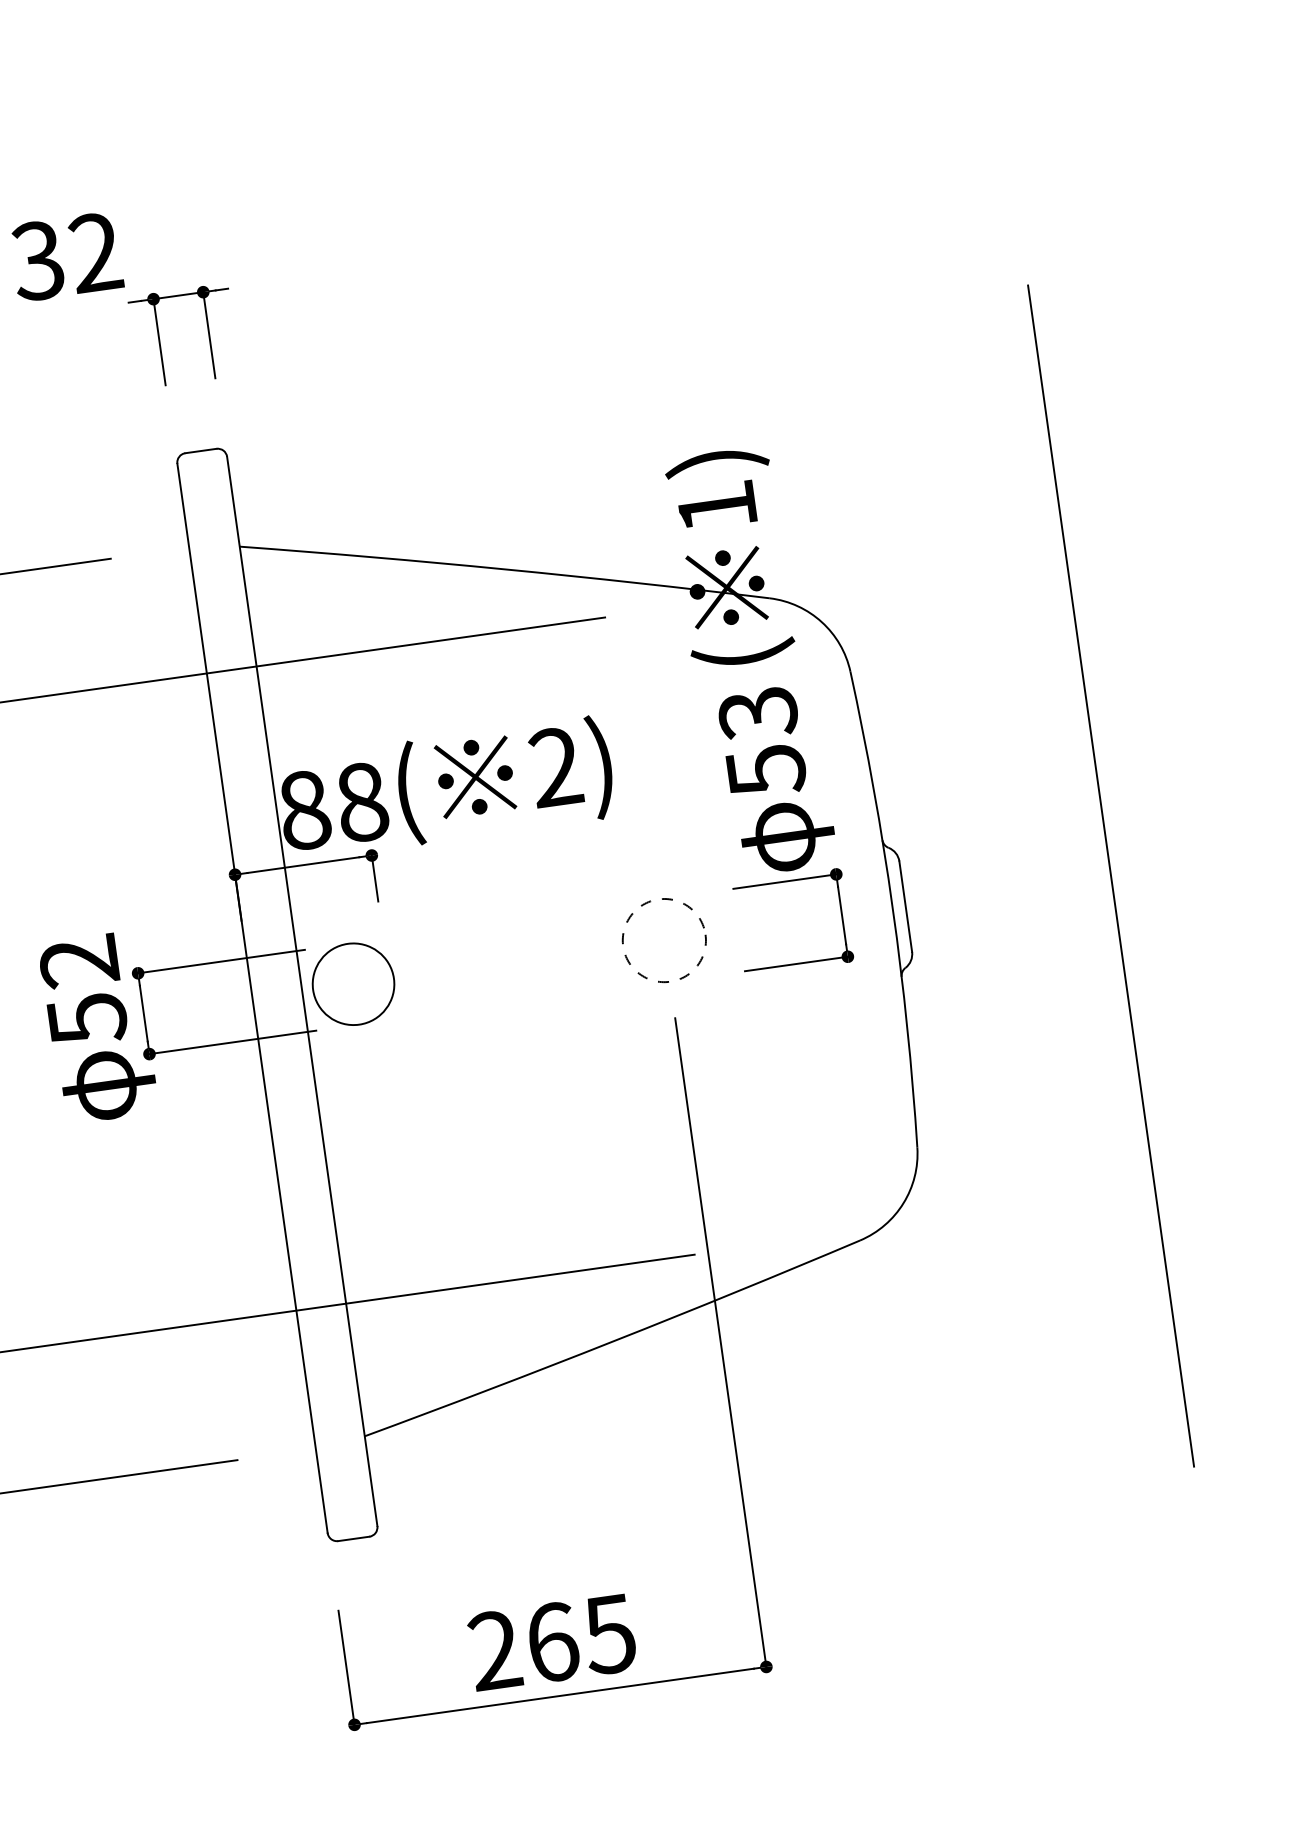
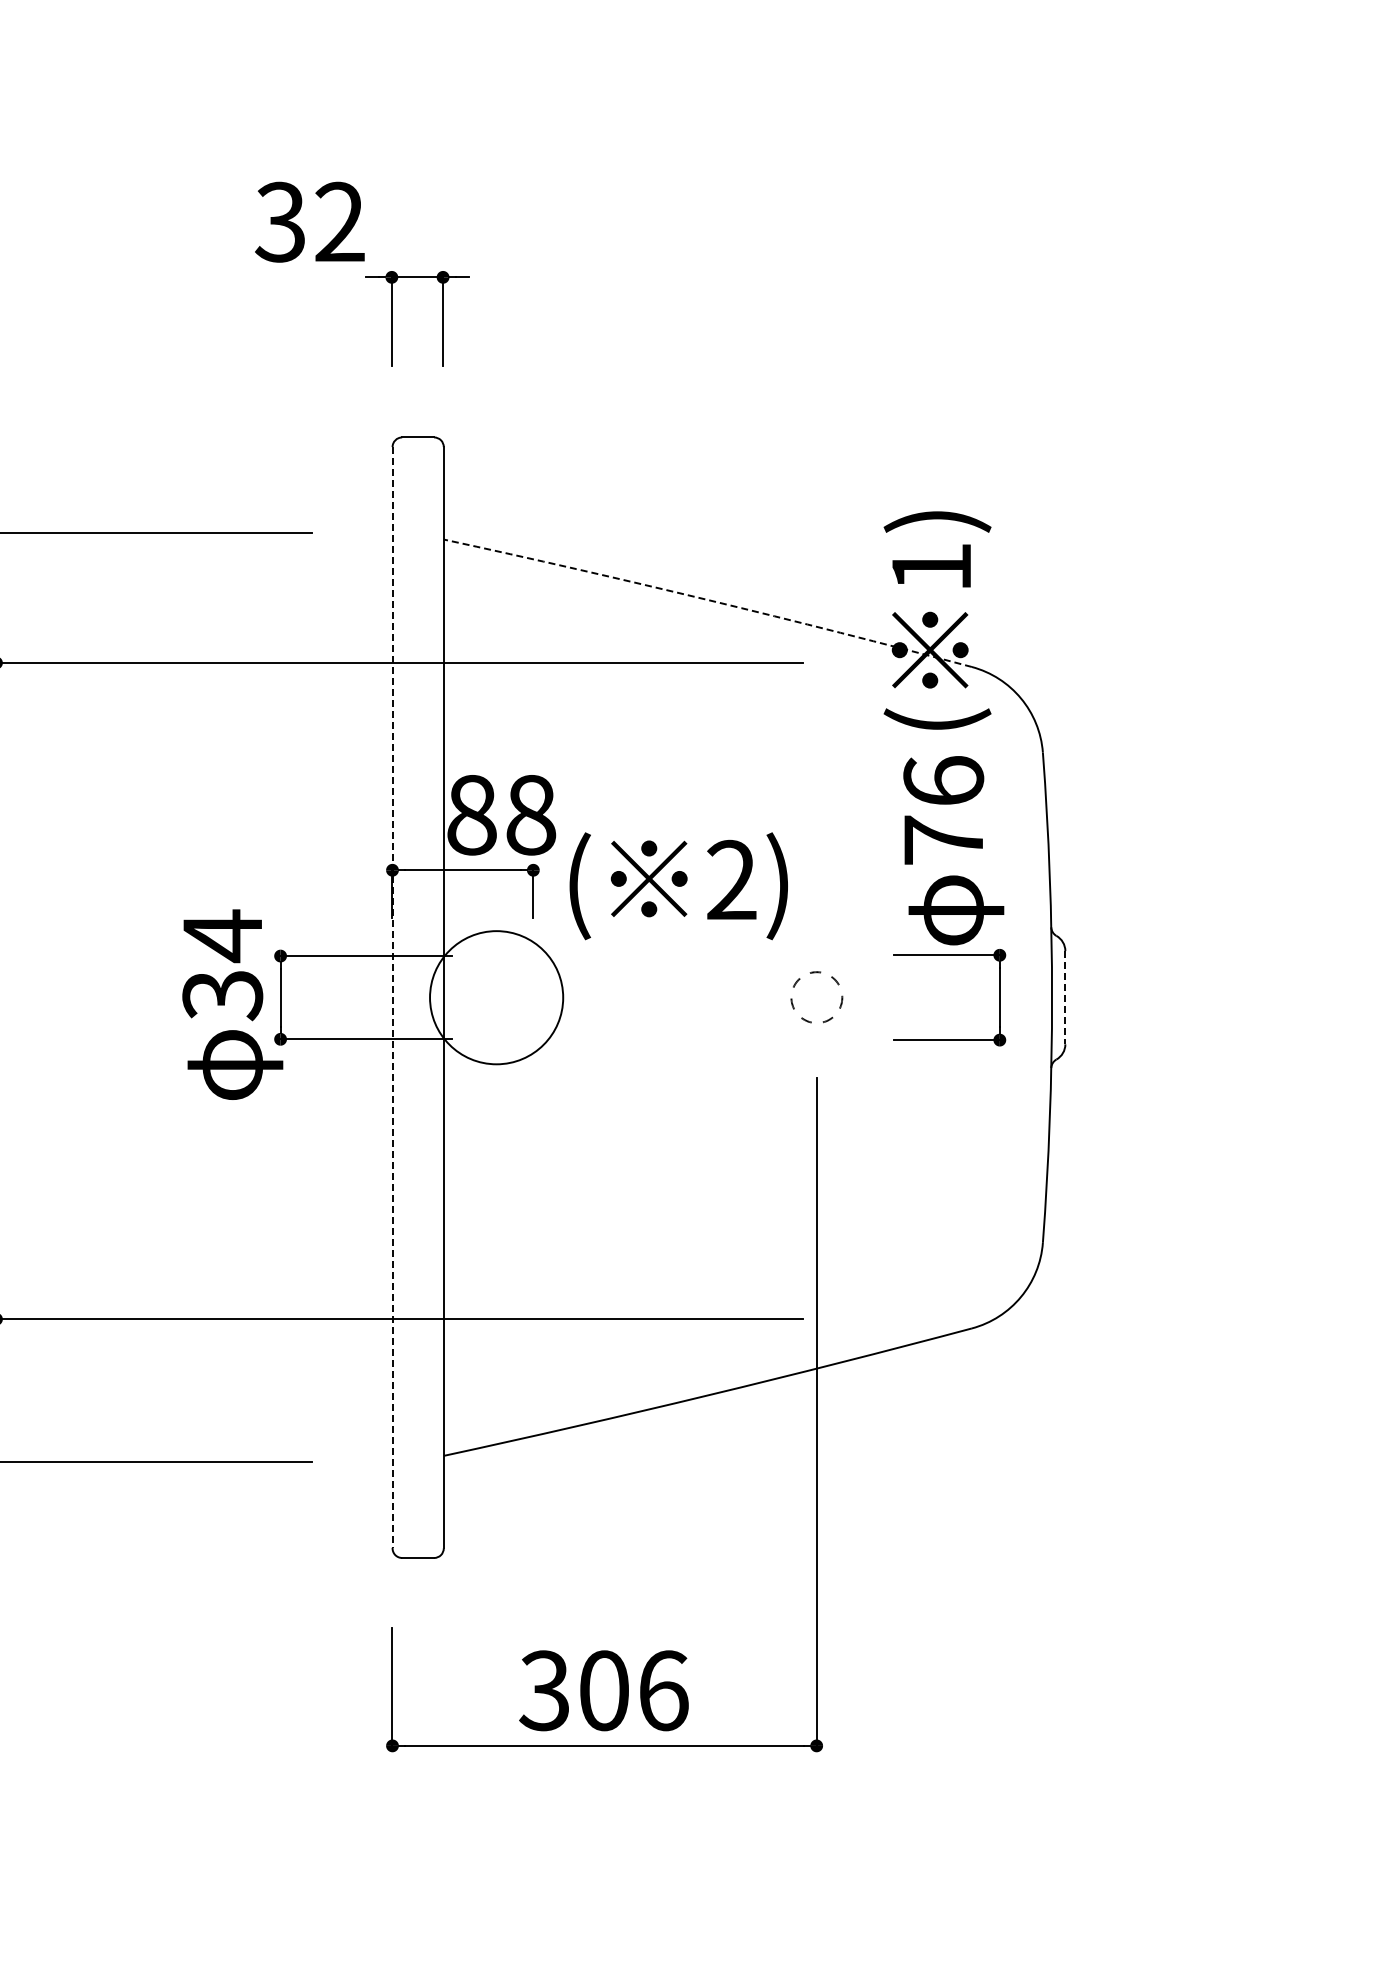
arc: (505, 569) -> (708, 600), solid -> dashed
text: (761, 742) -> (943, 811), 53 -> 76
text: (504, 780) -> (678, 886), moved
line: (1111, 875) -> (1277, 995), removed
line: (905, 906) -> (1065, 997), solid -> dashed
circle: (664, 940) -> (816, 997), size x0.6
circle: (353, 984) -> (496, 997), size x1.6
text: (83, 990) -> (222, 965), 52 -> 34
line: (252, 998) -> (392, 997), solid -> dashed
text: (551, 1642) -> (603, 1690), 265 -> 306

